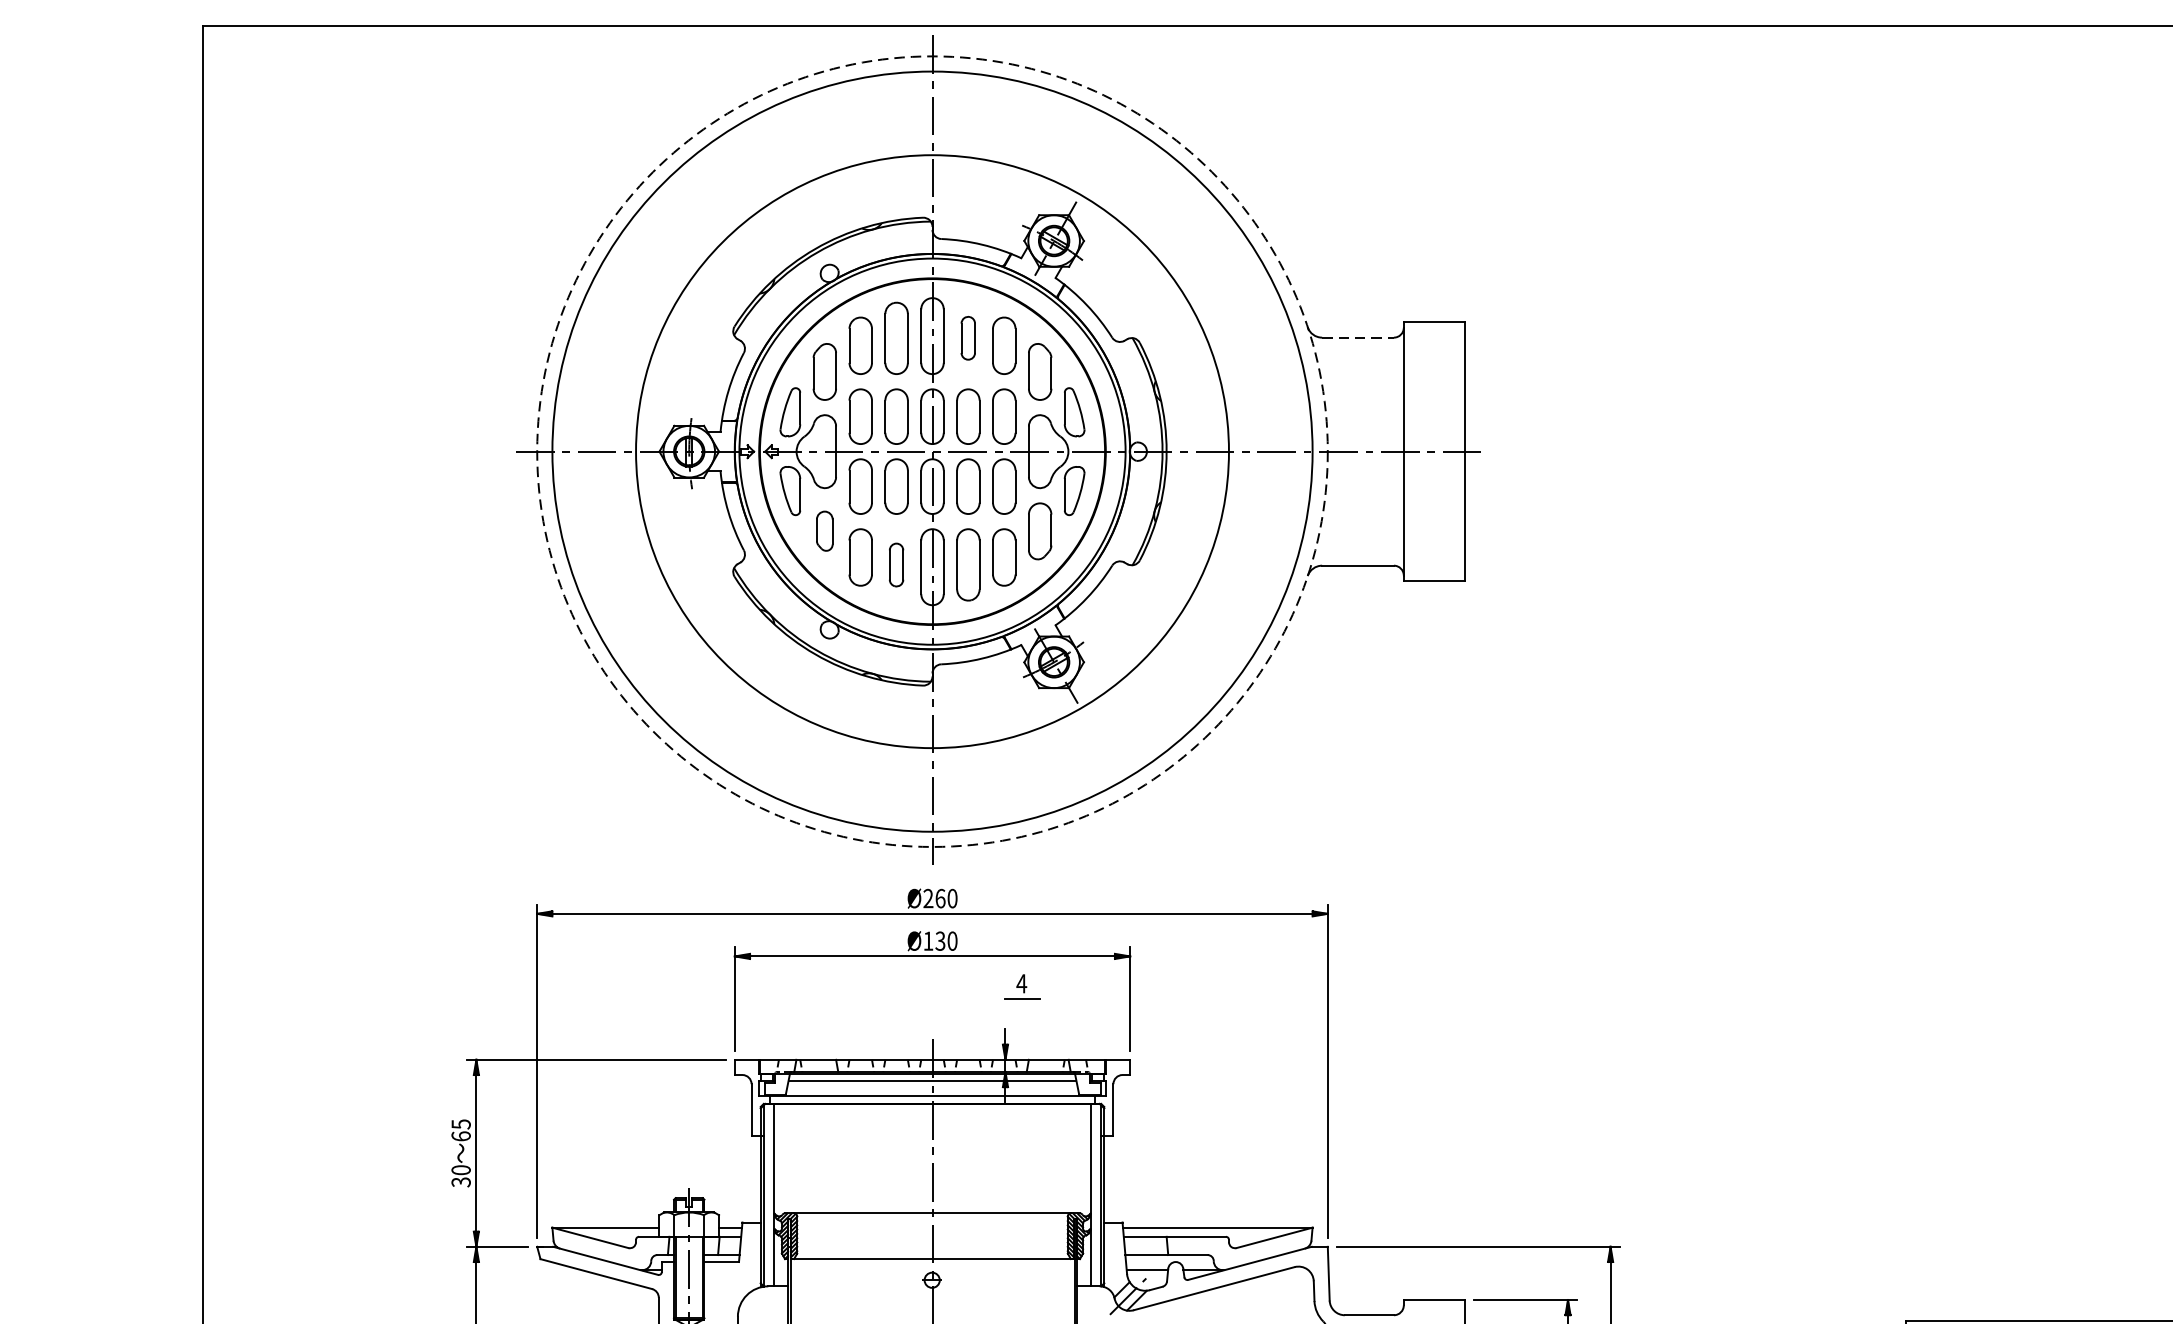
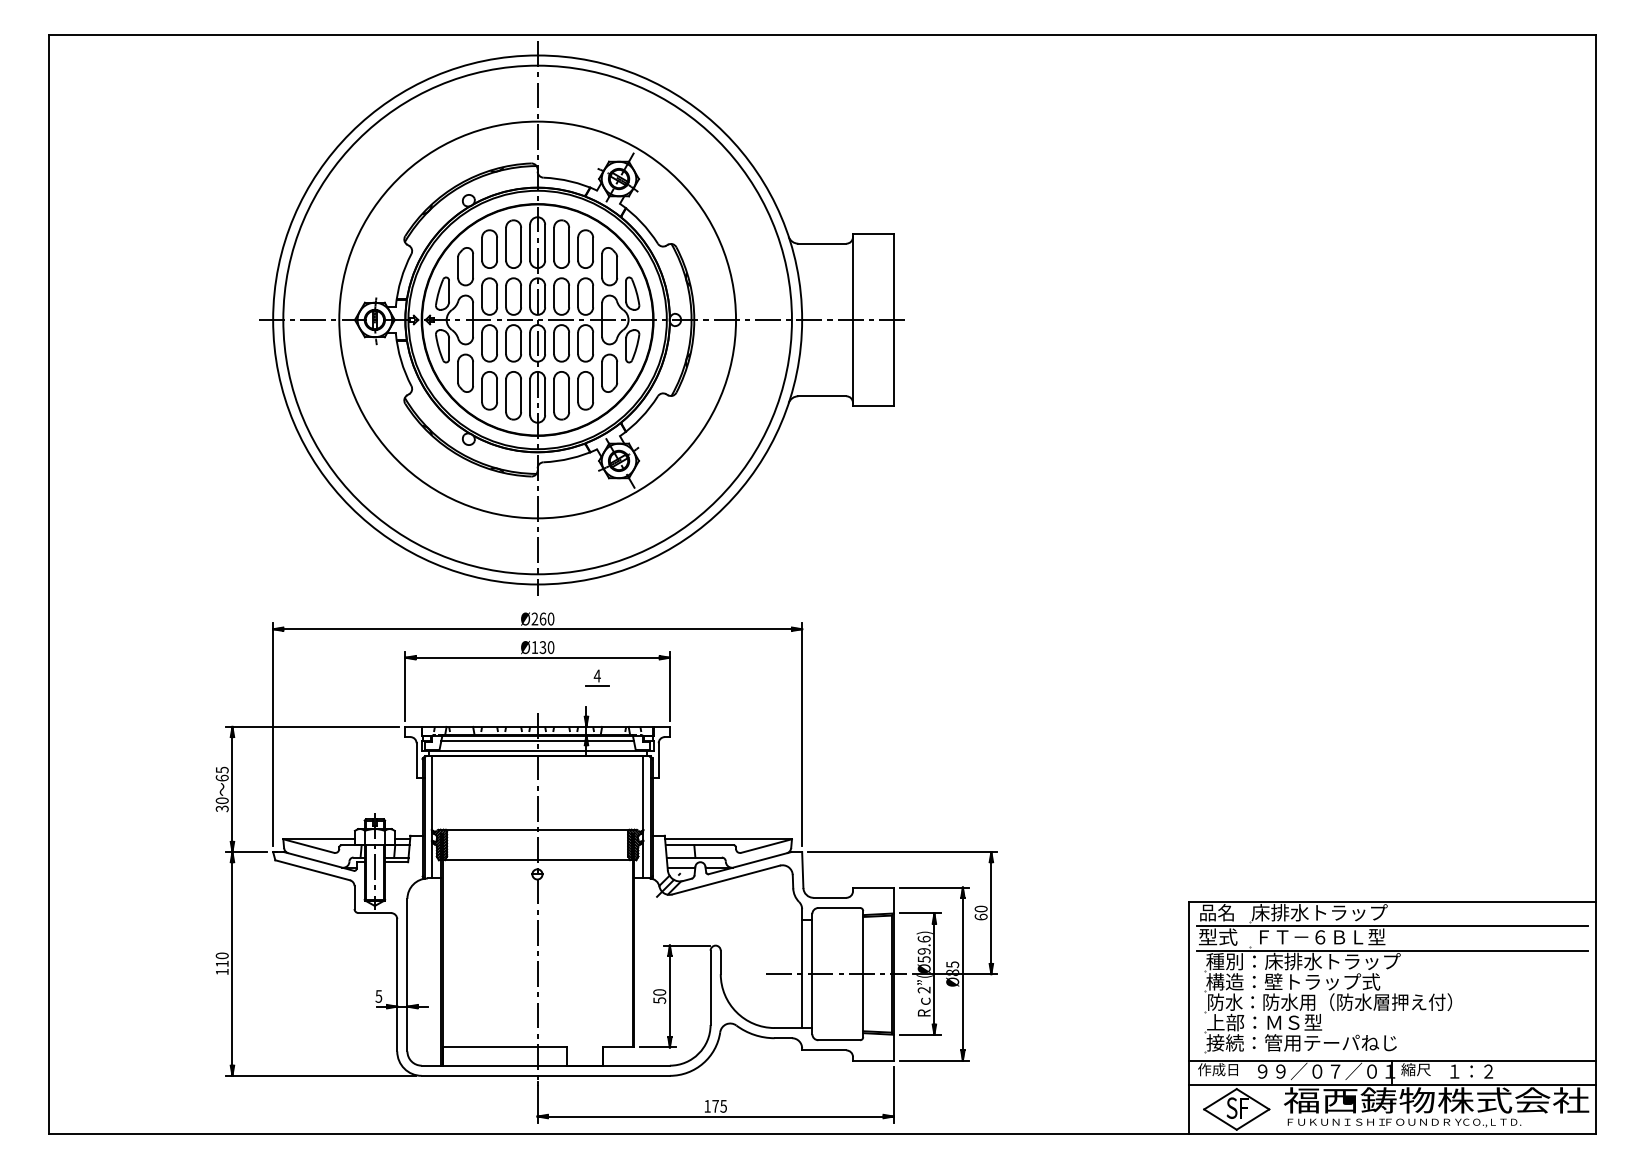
part: (968, 337) -> (561, 243), size x1.67
line: (1358, 337) -> (822, 243), dashed -> solid
circle: (932, 450) -> (537, 319), dashed -> solid
part: (824, 530) -> (465, 372), size x1.43
part: (896, 564) -> (513, 395), size x1.67

